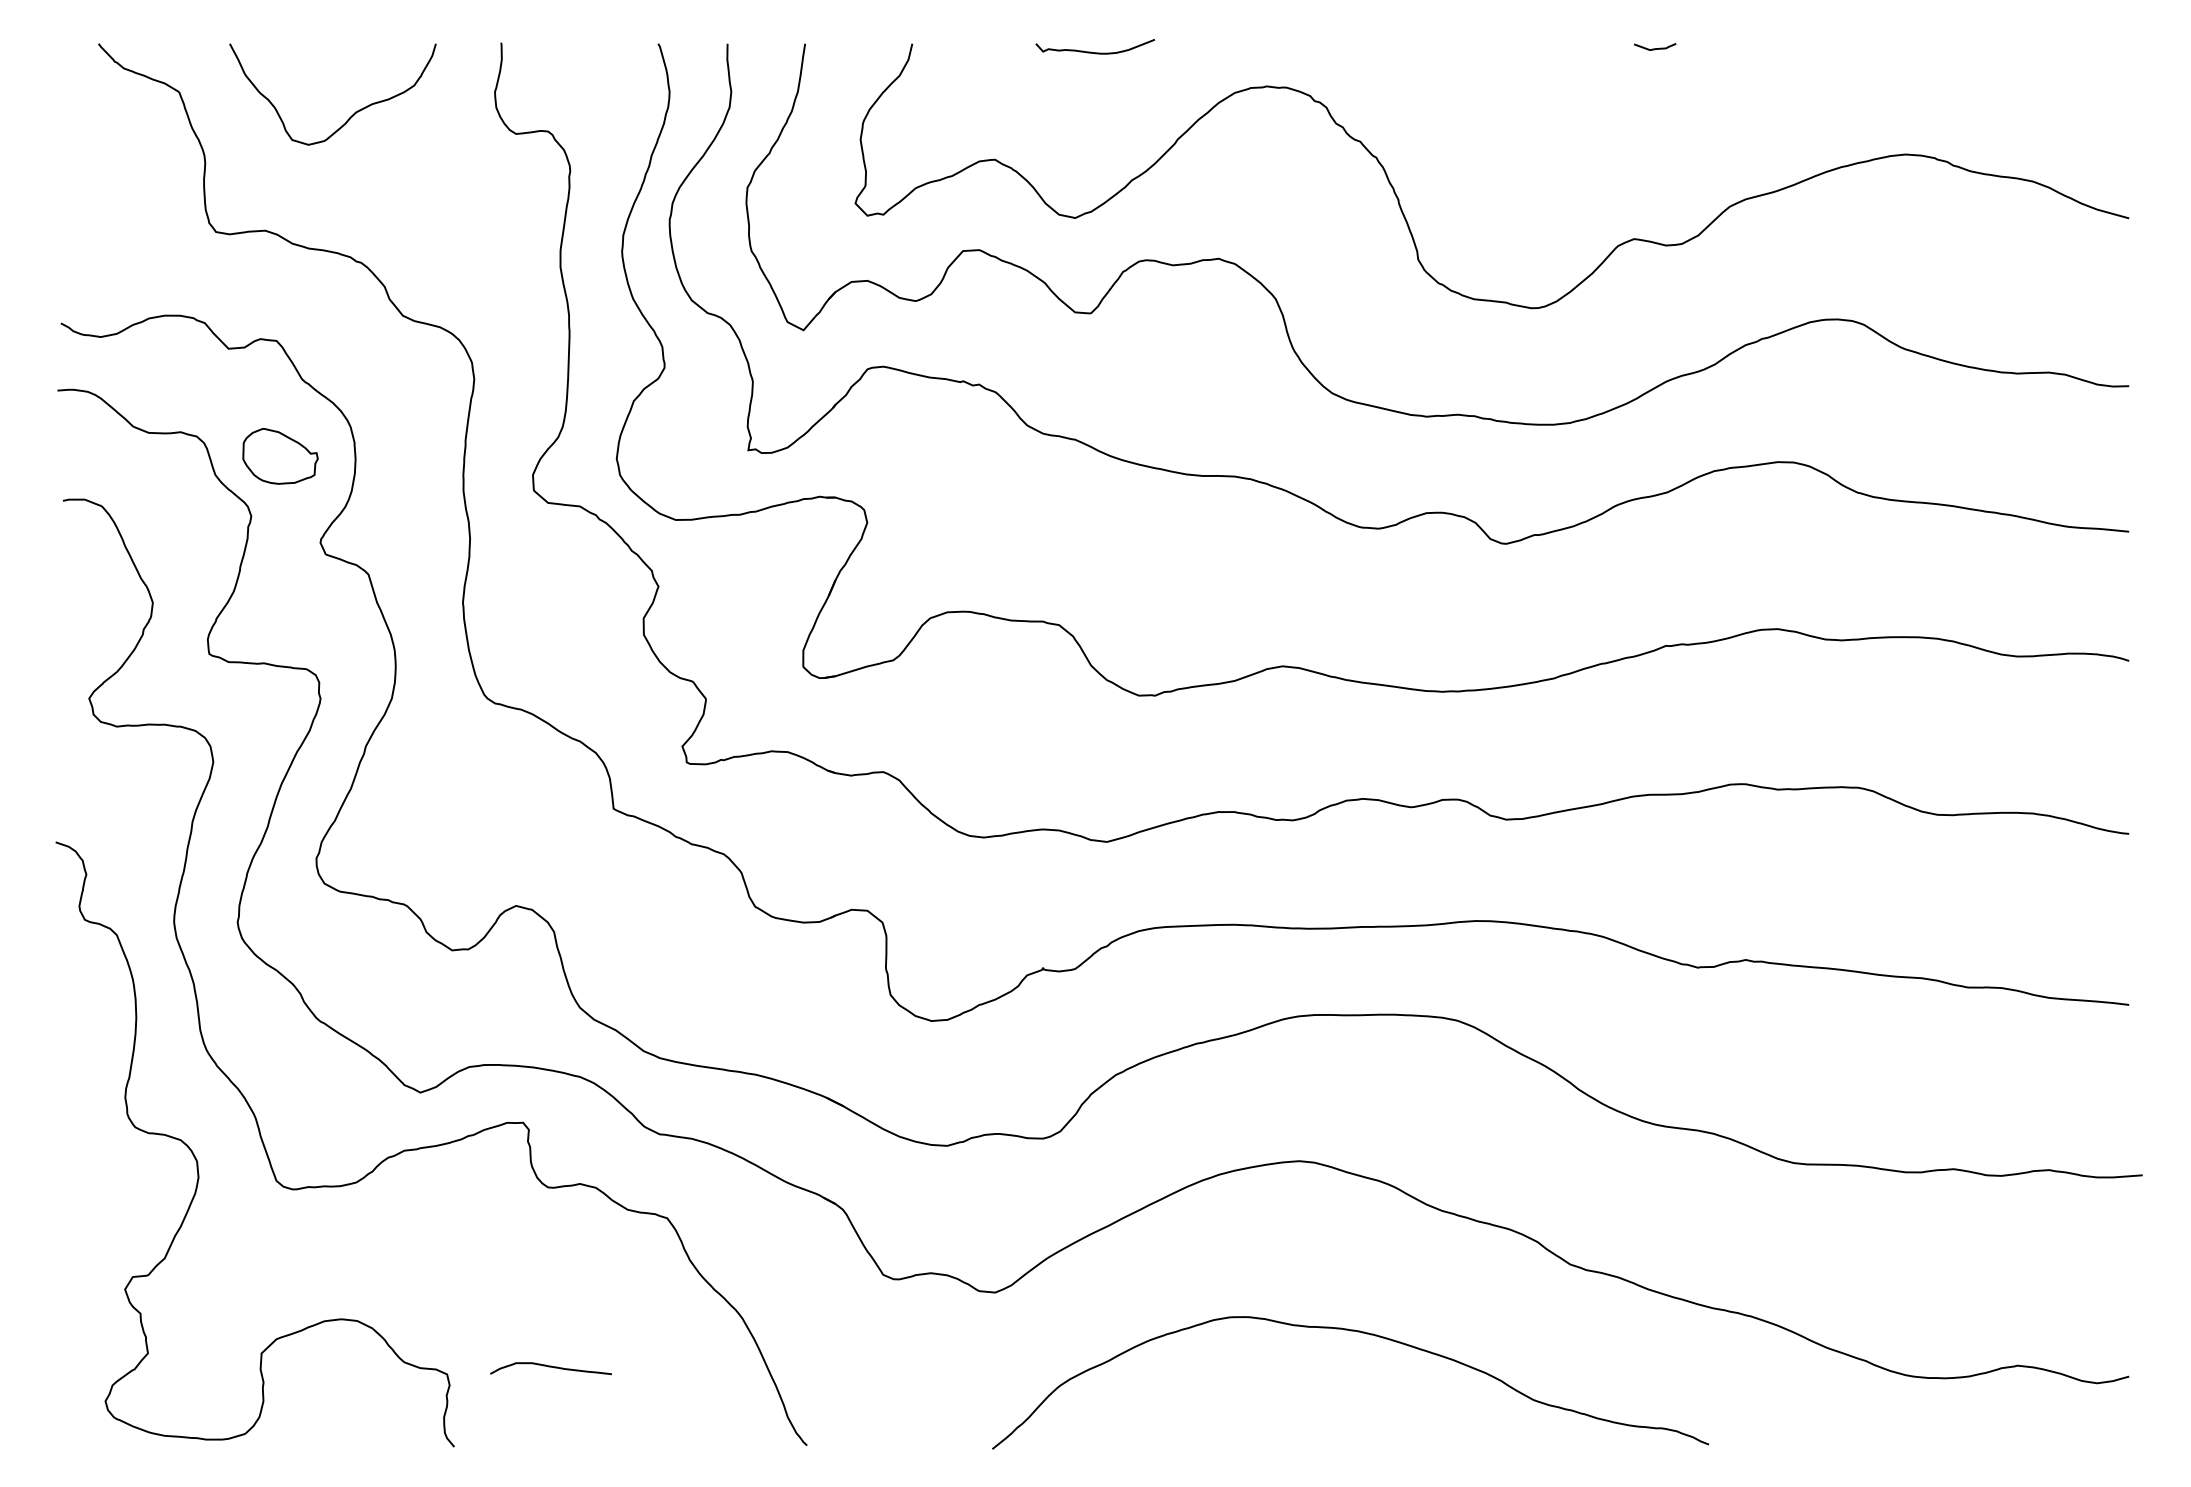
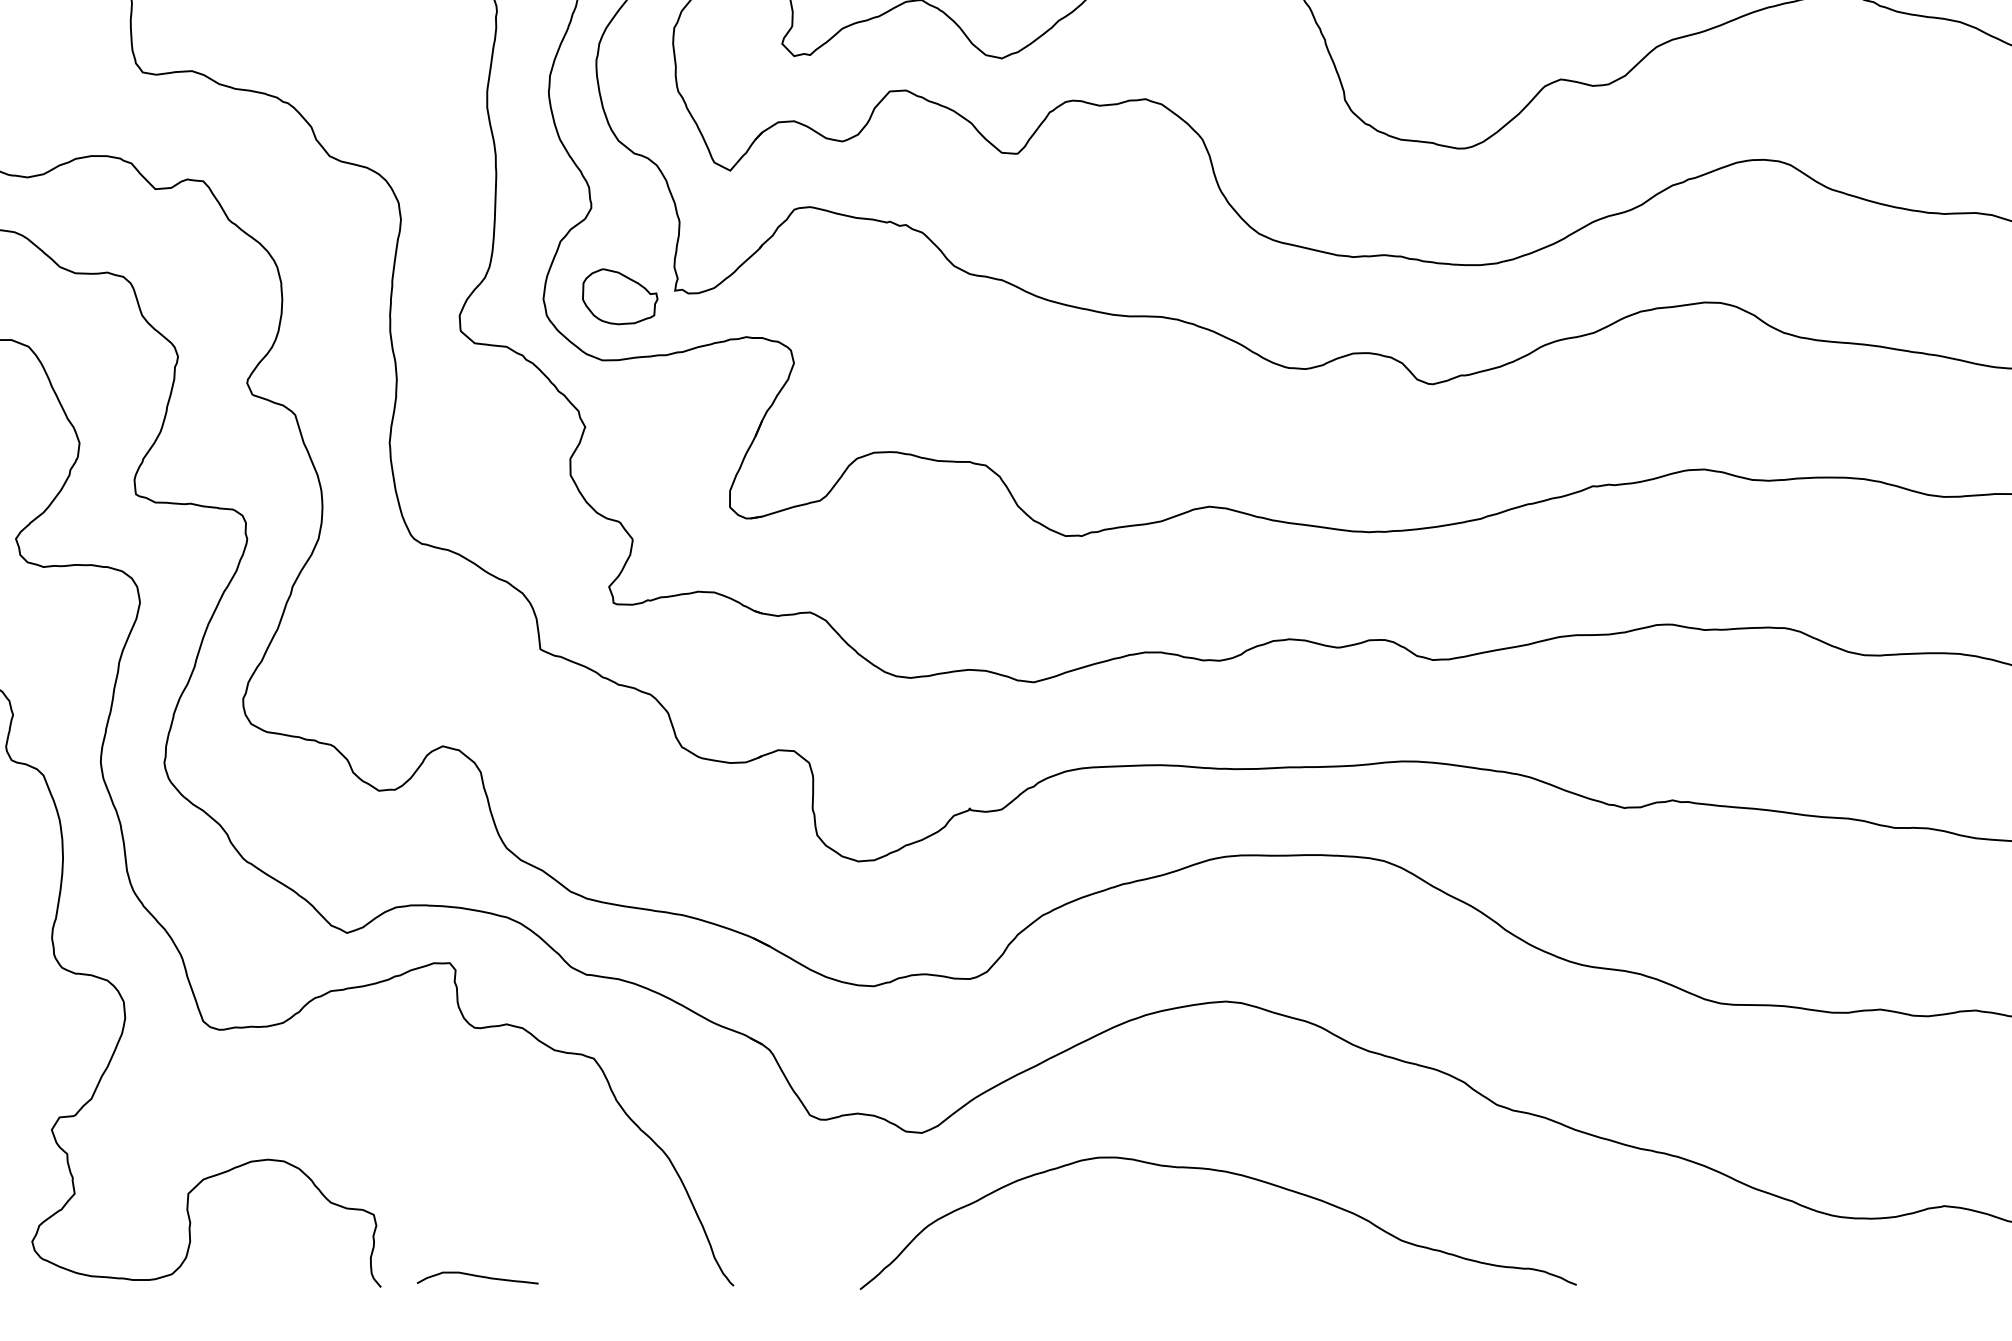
part: (280, 456) -> (620, 296), moved
curve: (1362, 1333) -> (1230, 1173), moved
curve: (550, 1367) -> (477, 1276), moved

